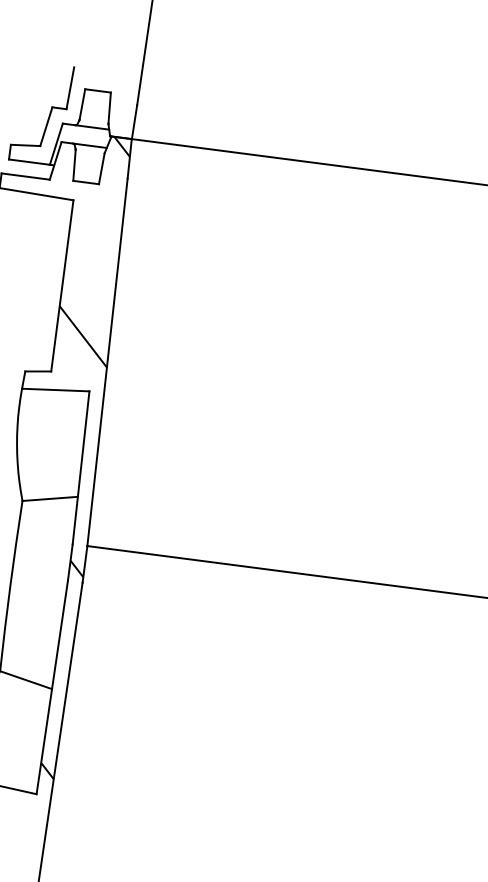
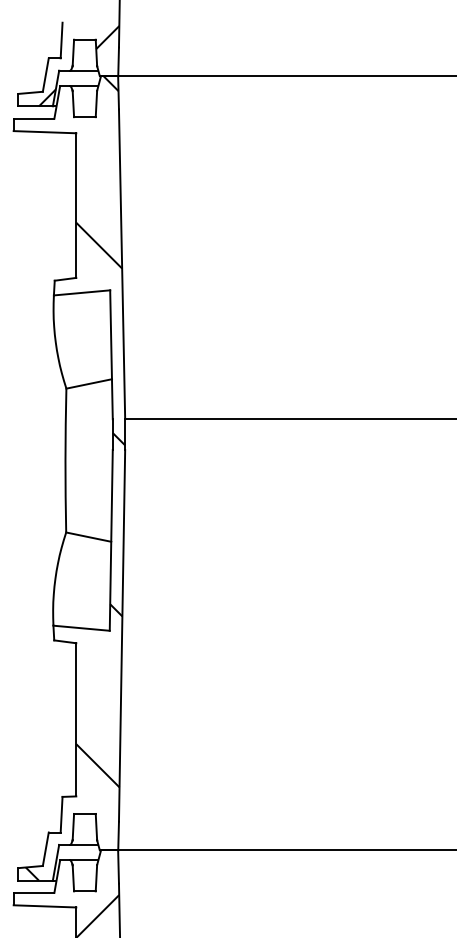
hatch: (87, 121) -> (79, 66), added

